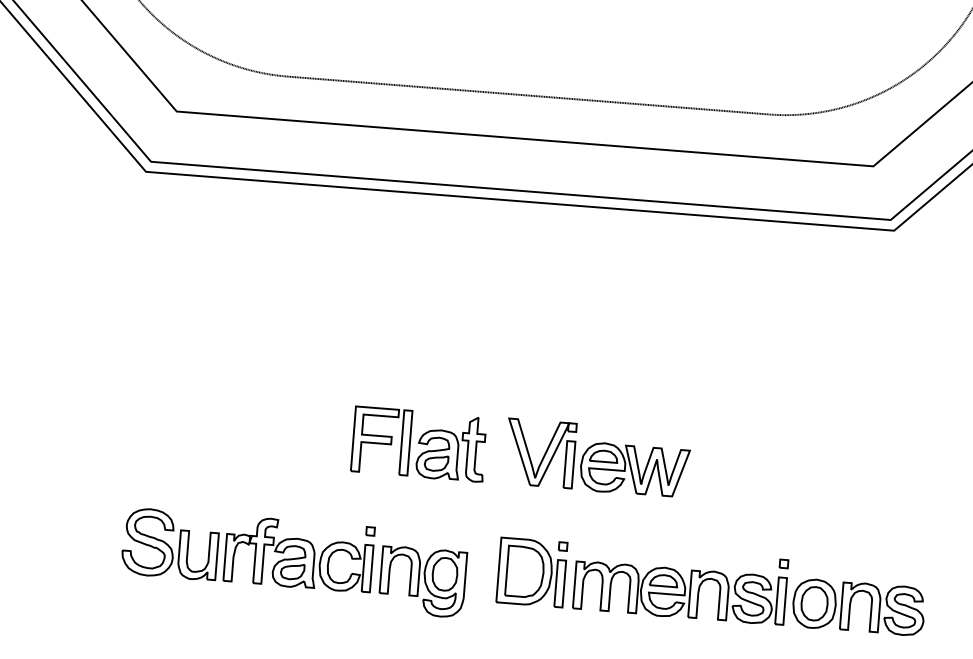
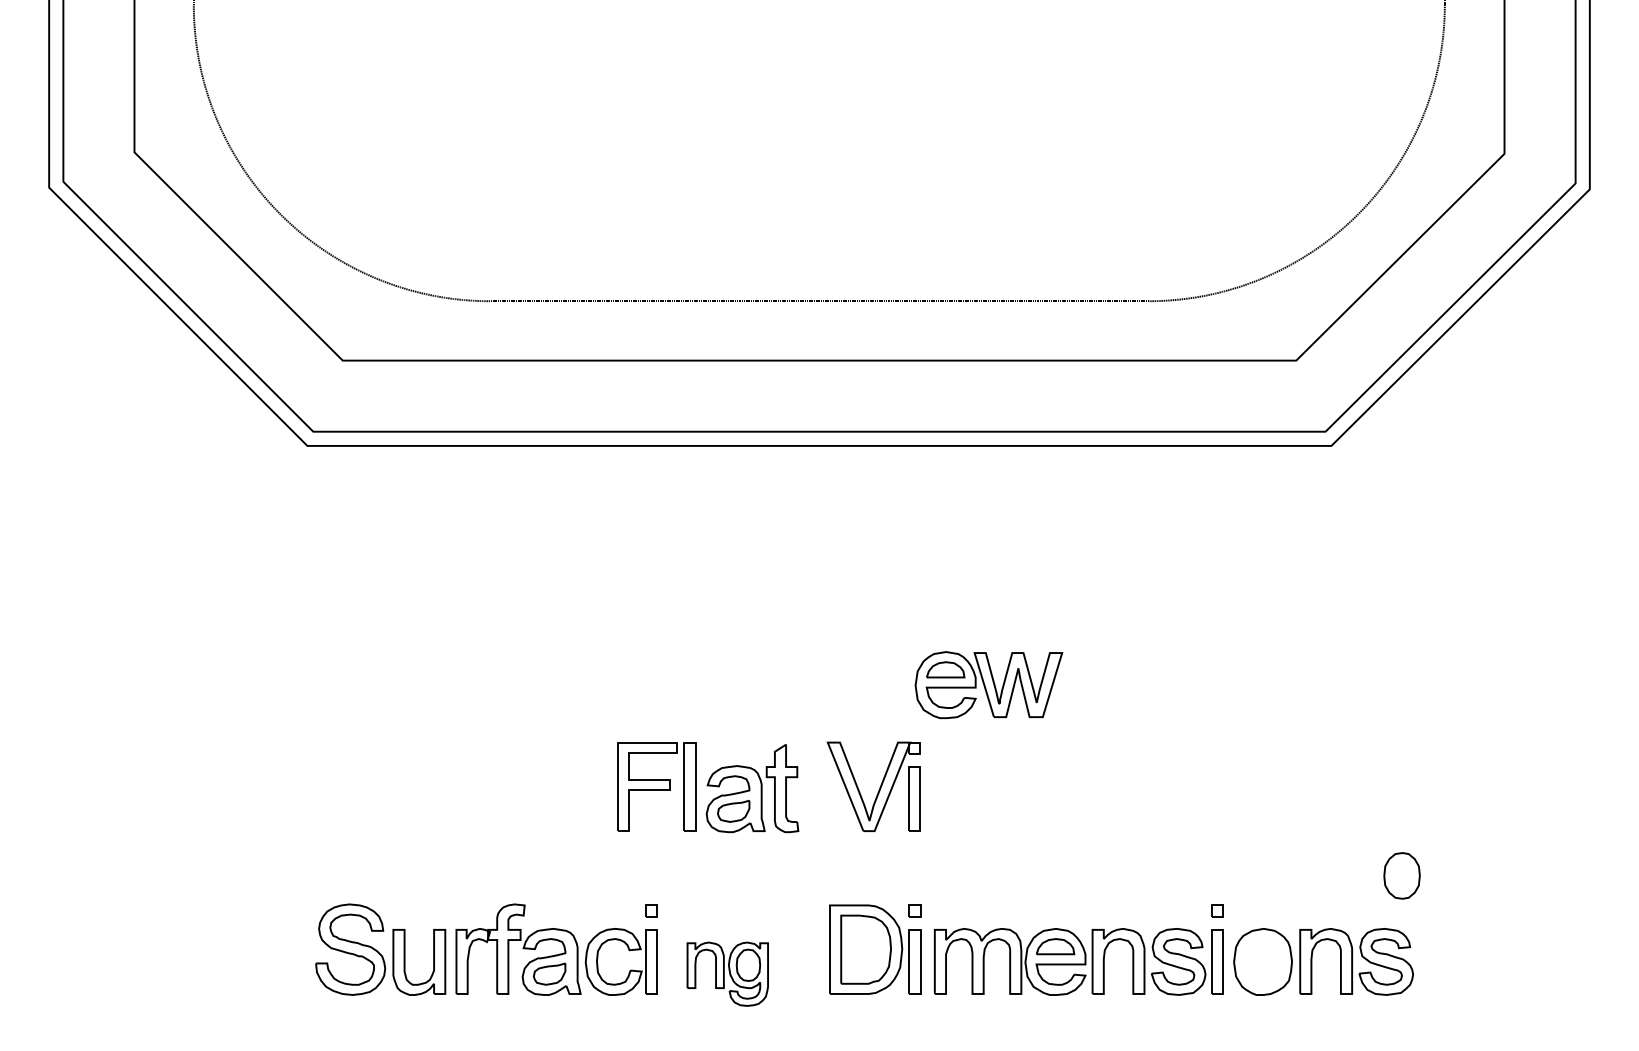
part: (634, 470) -> (988, 685), moved
part: (422, 582) -> (727, 974), size x0.7
part: (814, 603) -> (1401, 875), moved

